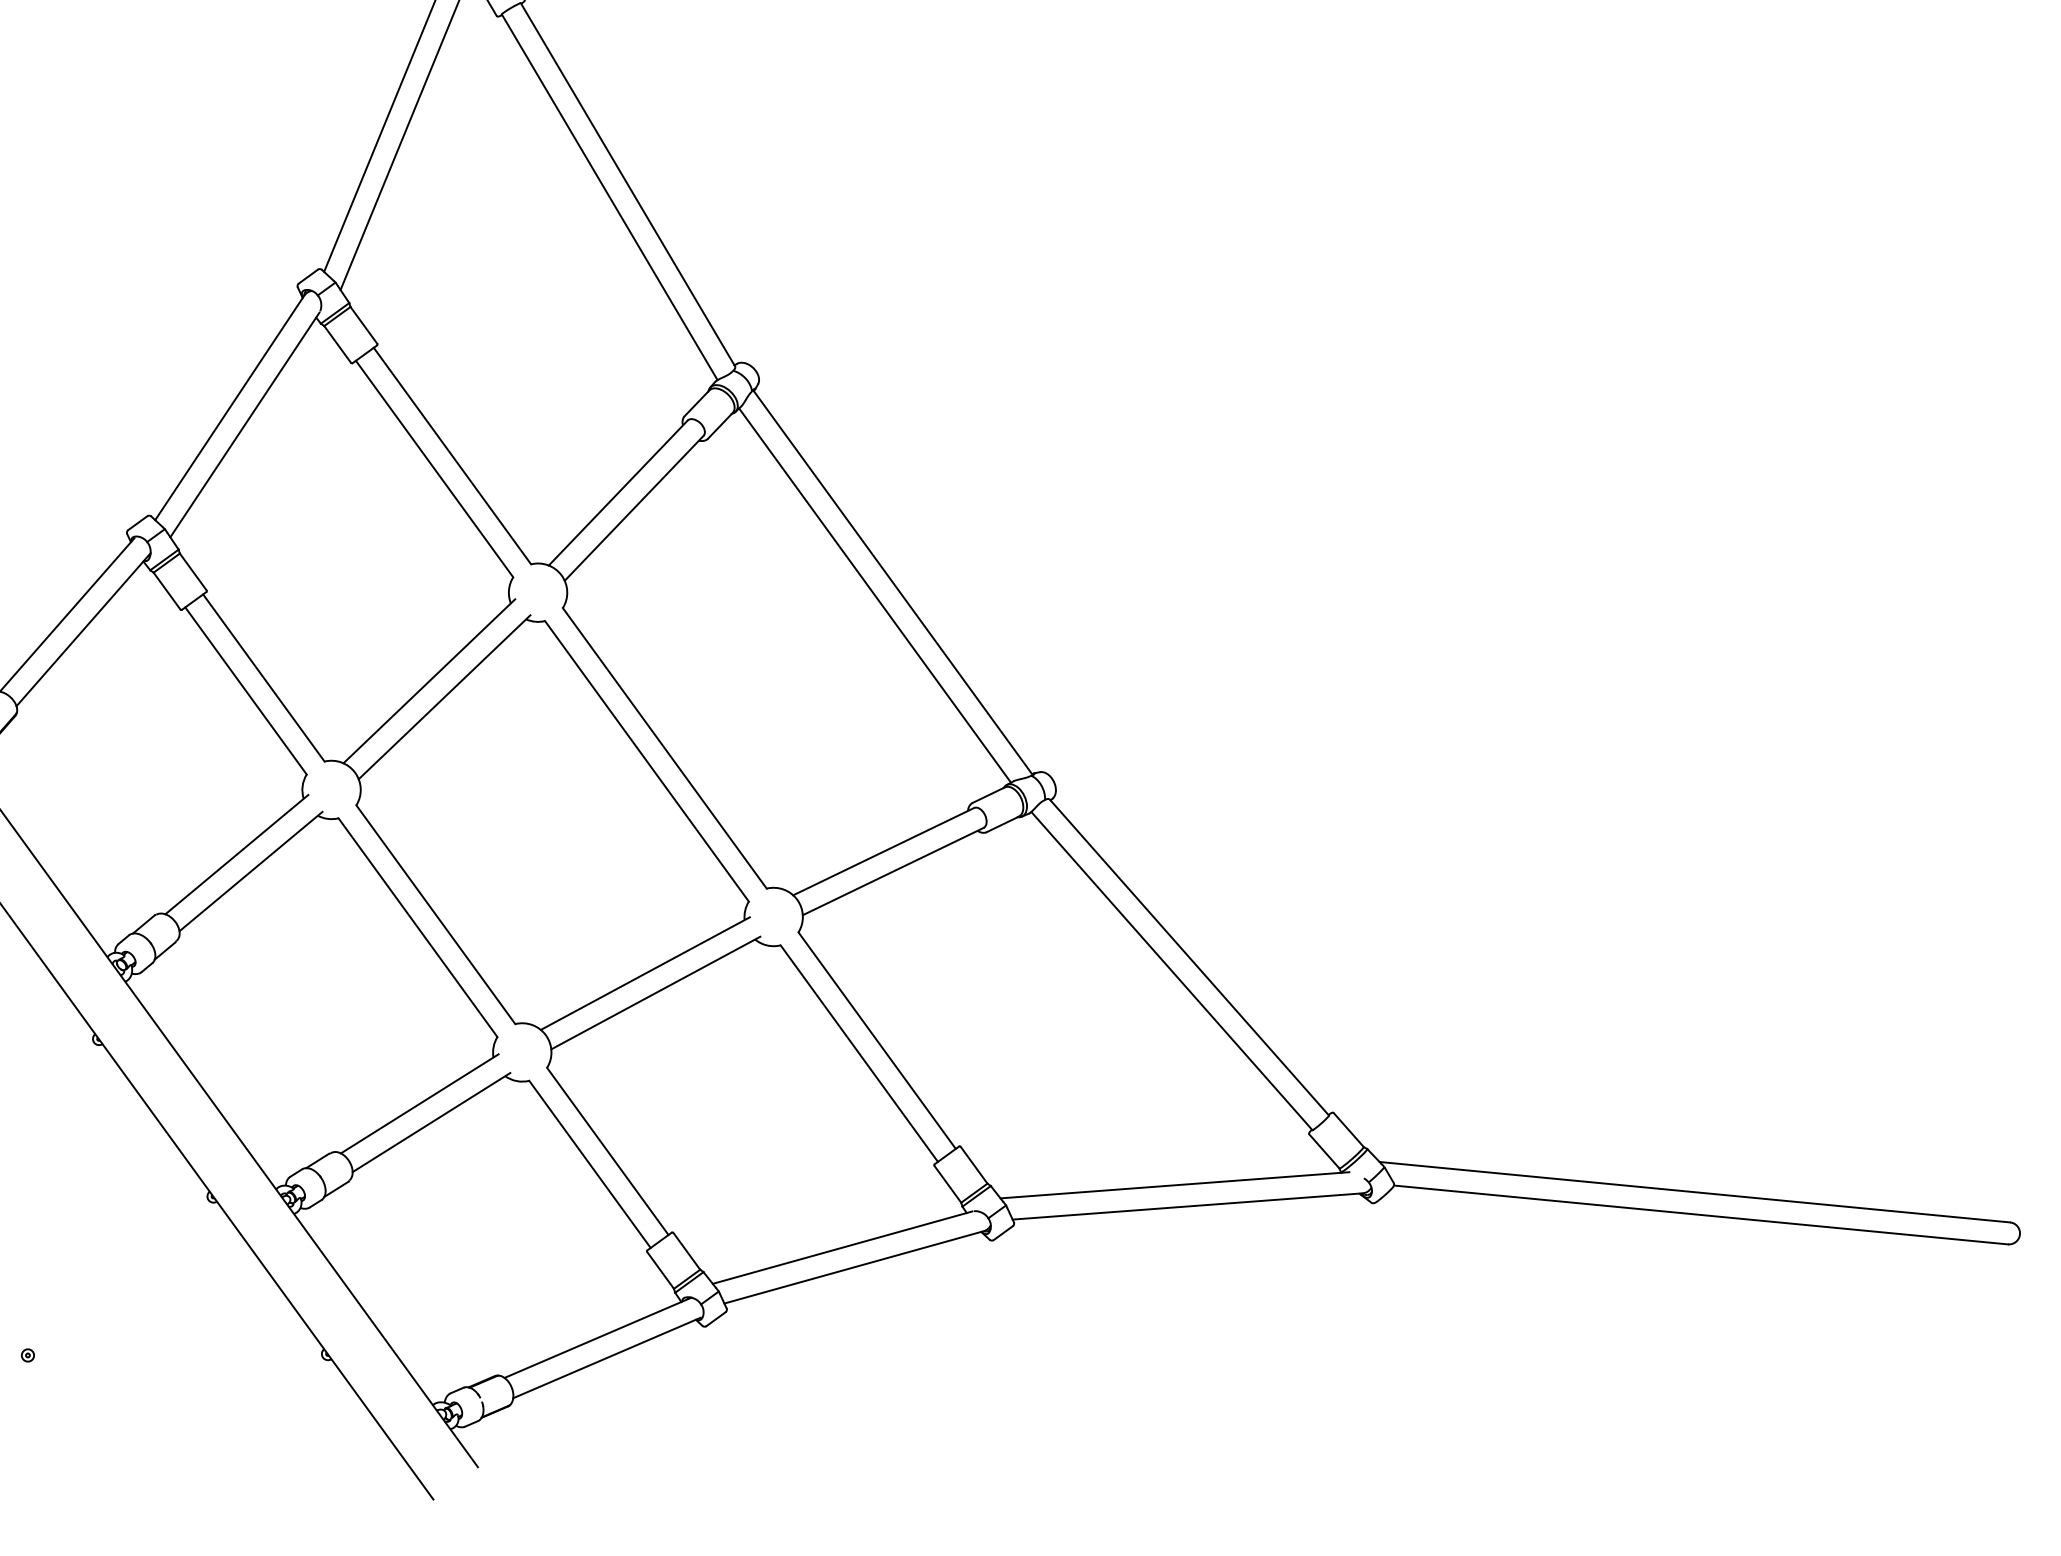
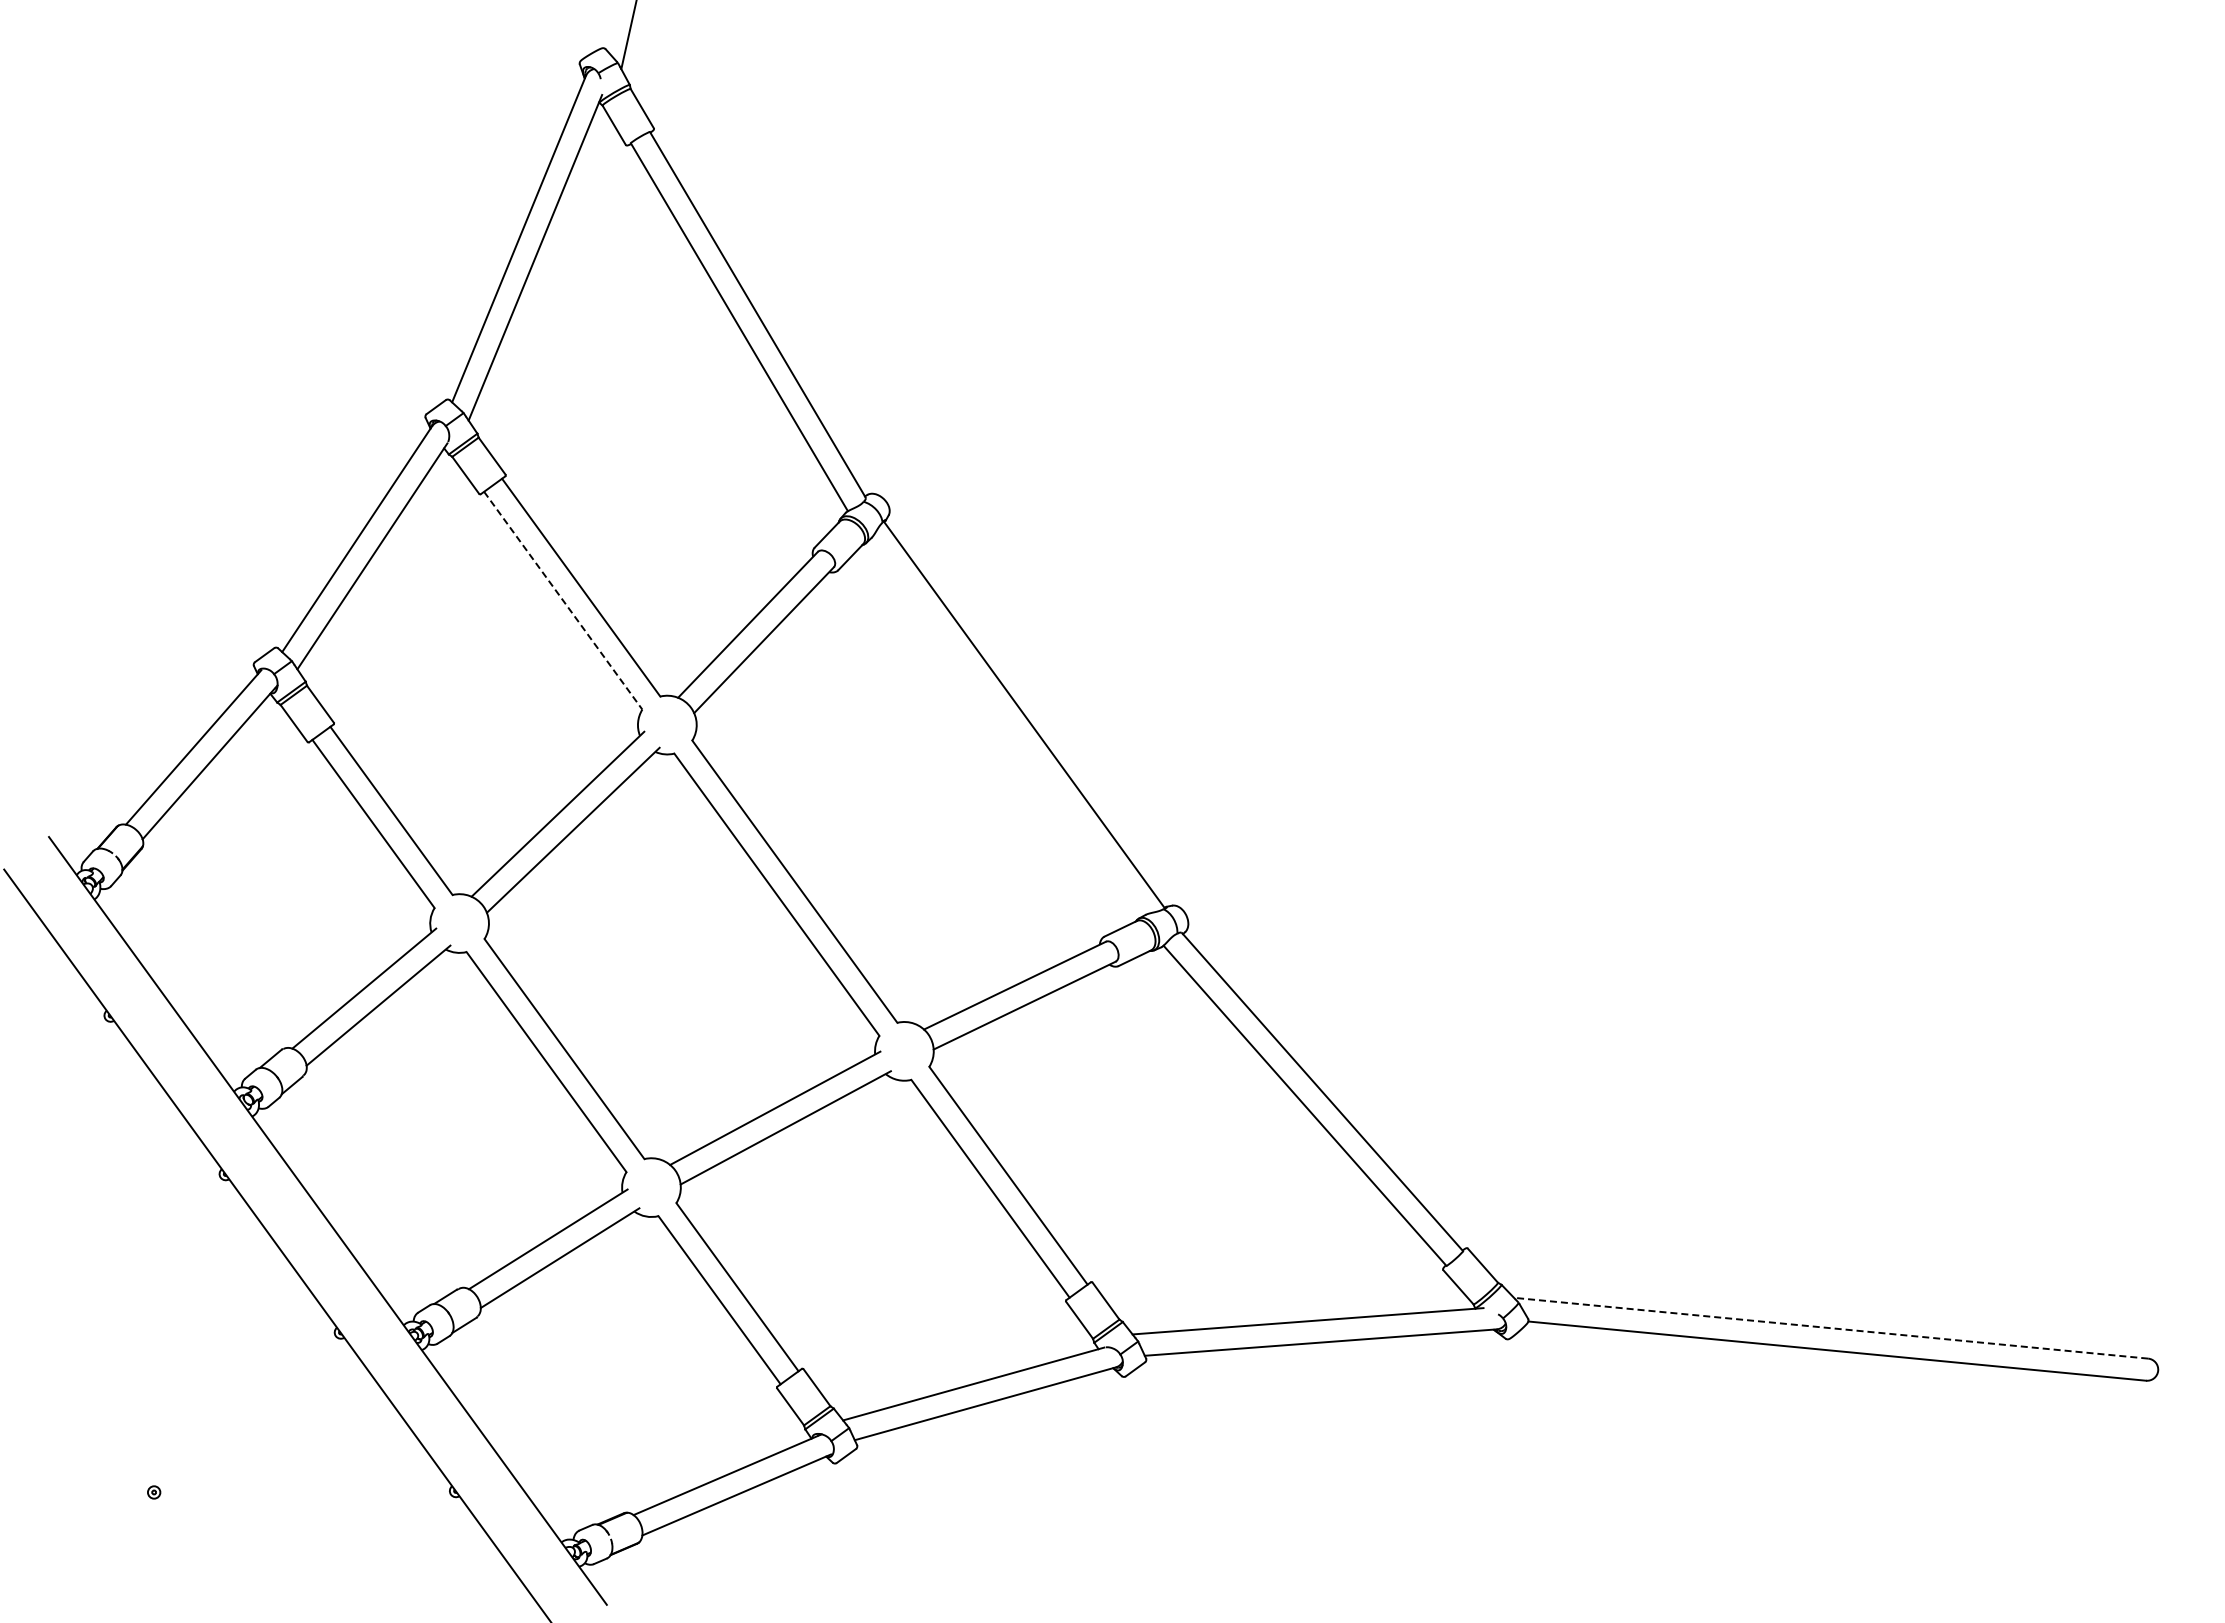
line: (434, 468) -> (563, 600), solid -> dashed
line: (875, 595) -> (1006, 727), removed
line: (1695, 1192) -> (1831, 1328), solid -> dashed

